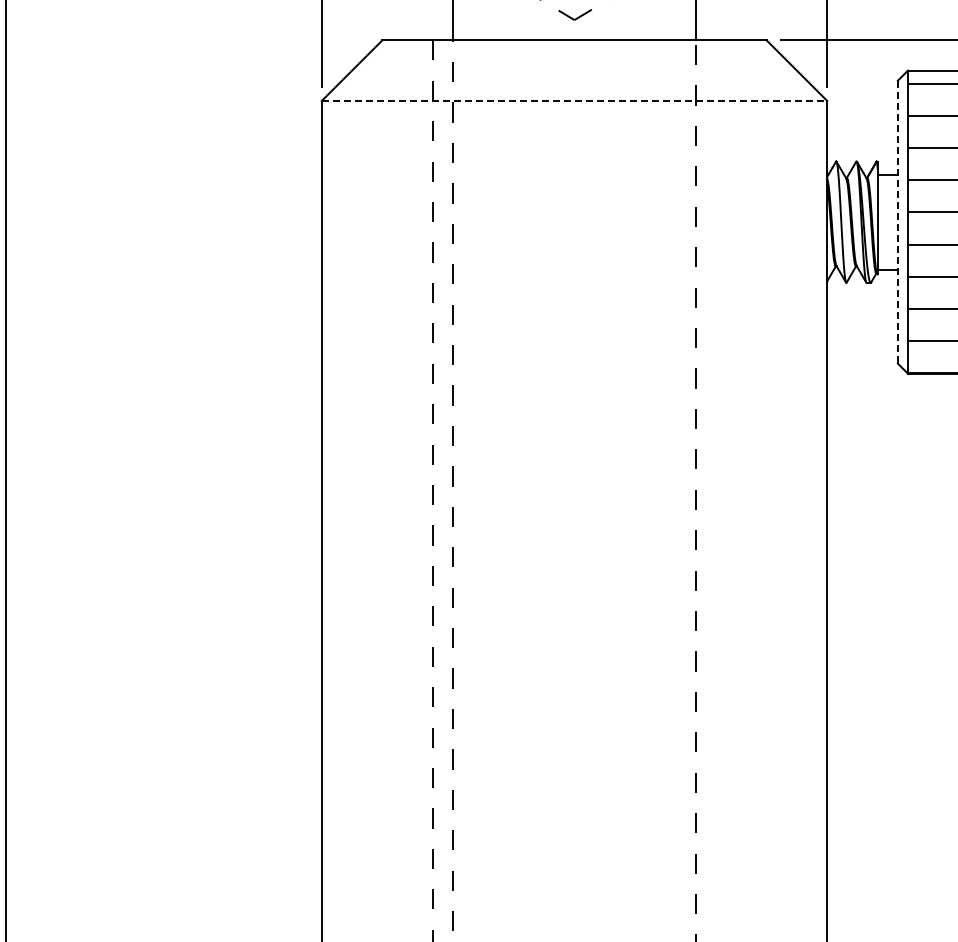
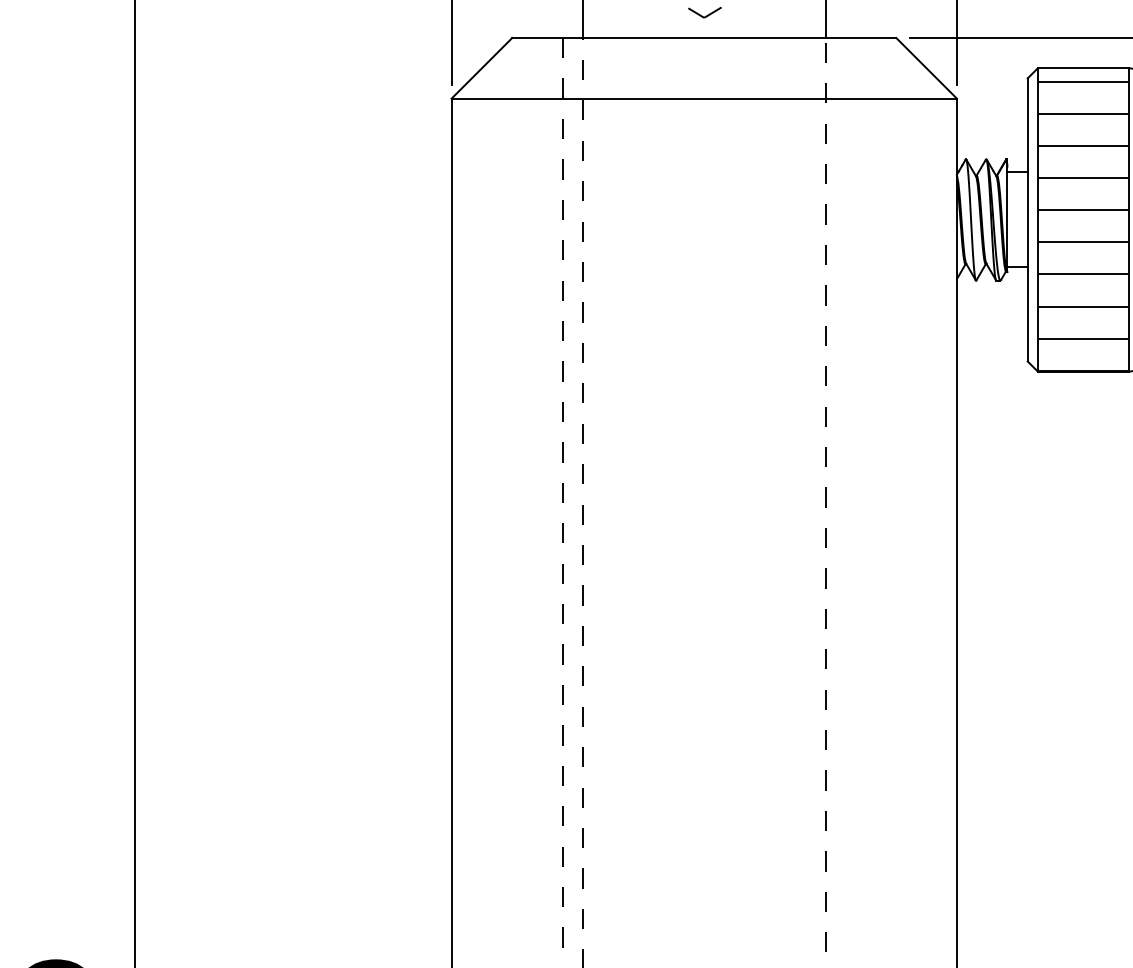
line: (574, 100) -> (704, 98), dashed -> solid
line: (897, 222) -> (1027, 220), dashed -> solid

